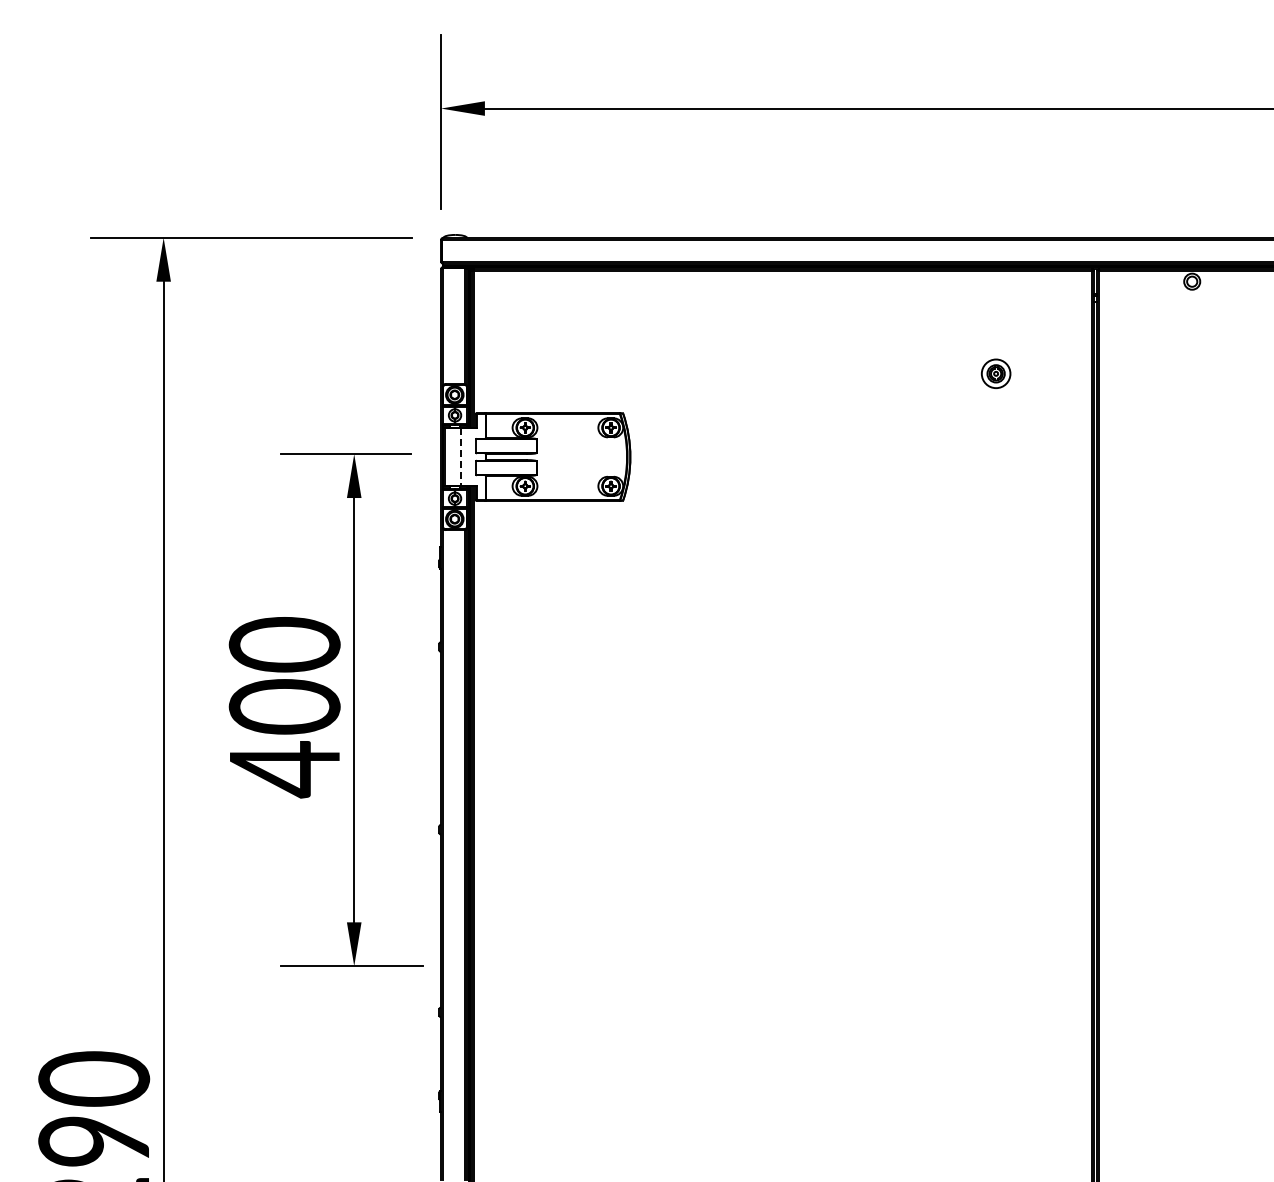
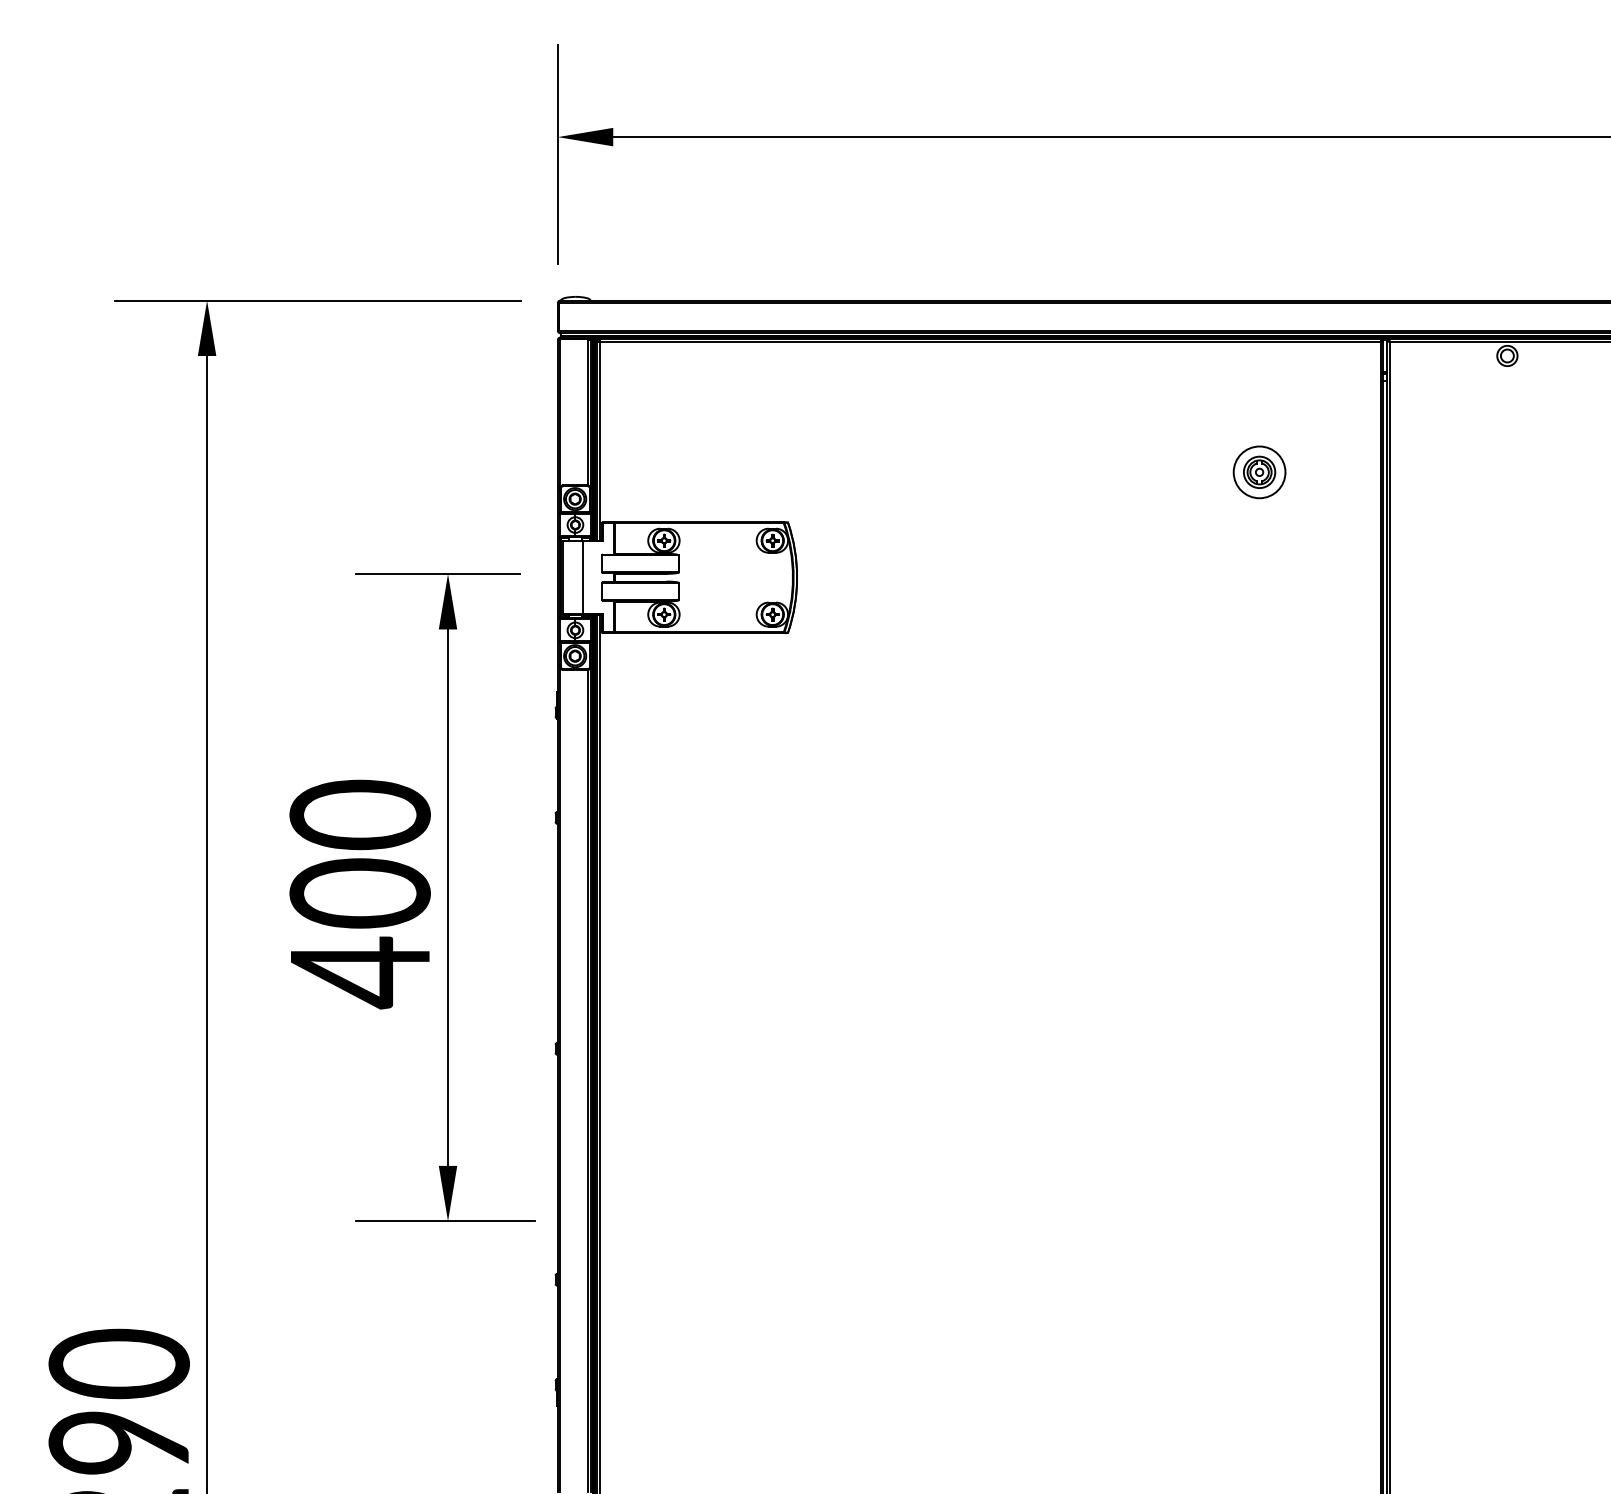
part: (995, 373) -> (1258, 472), size x1.43
line: (461, 457) -> (583, 578), dashed -> solid

